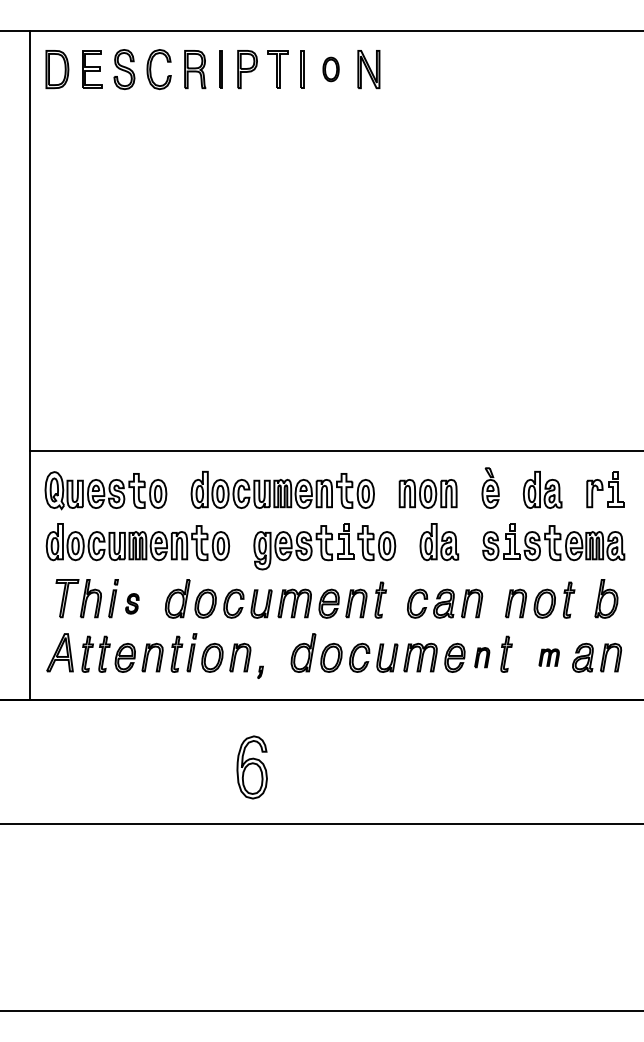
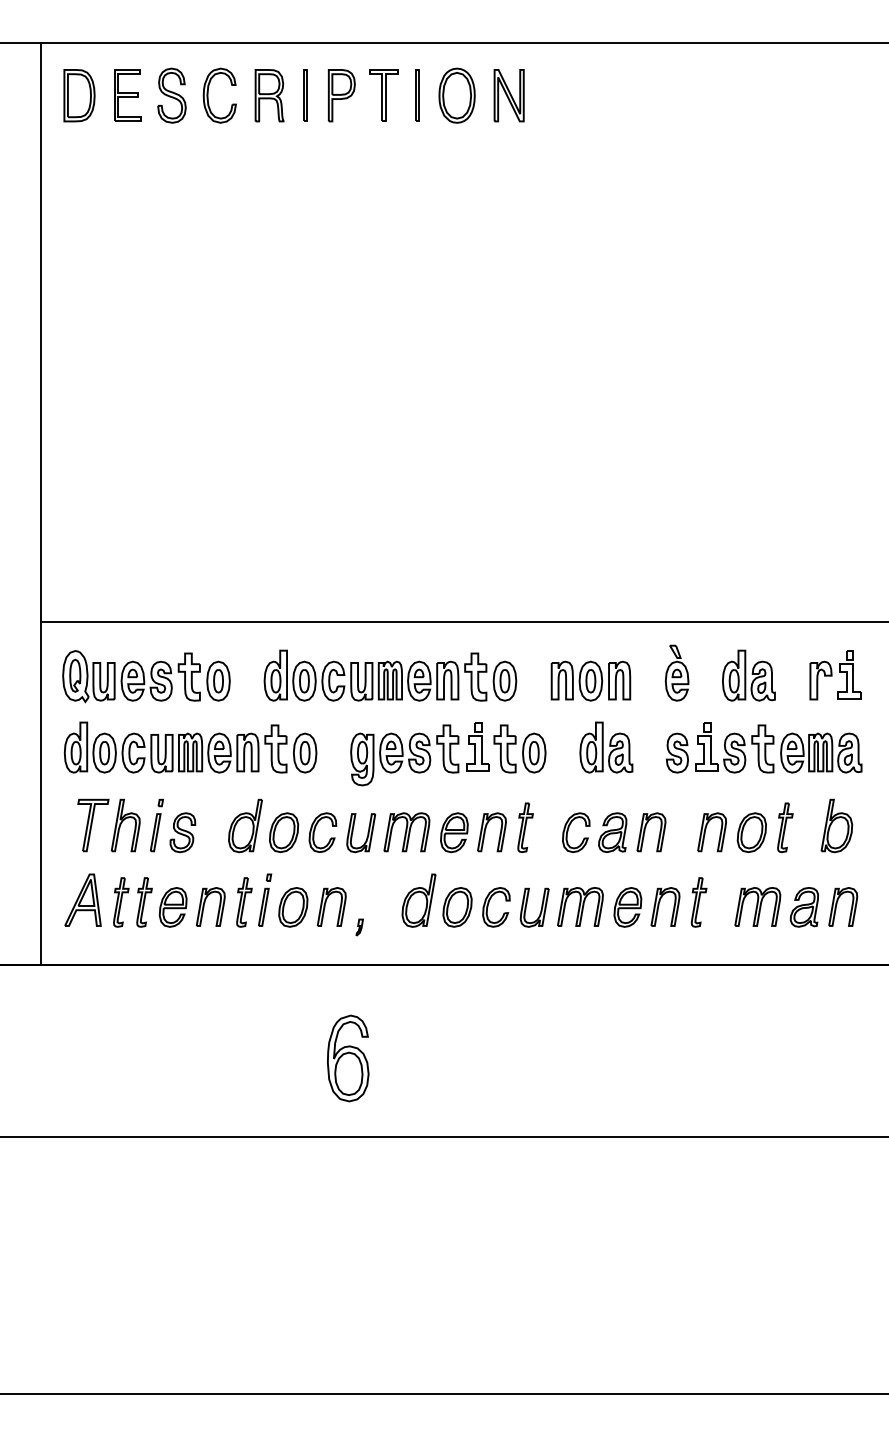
part: (330, 69) -> (456, 95), size x1.67
part: (132, 603) -> (182, 832), size x1.43
part: (482, 657) -> (665, 906), size x1.43
part: (548, 657) -> (757, 906), size x1.67

